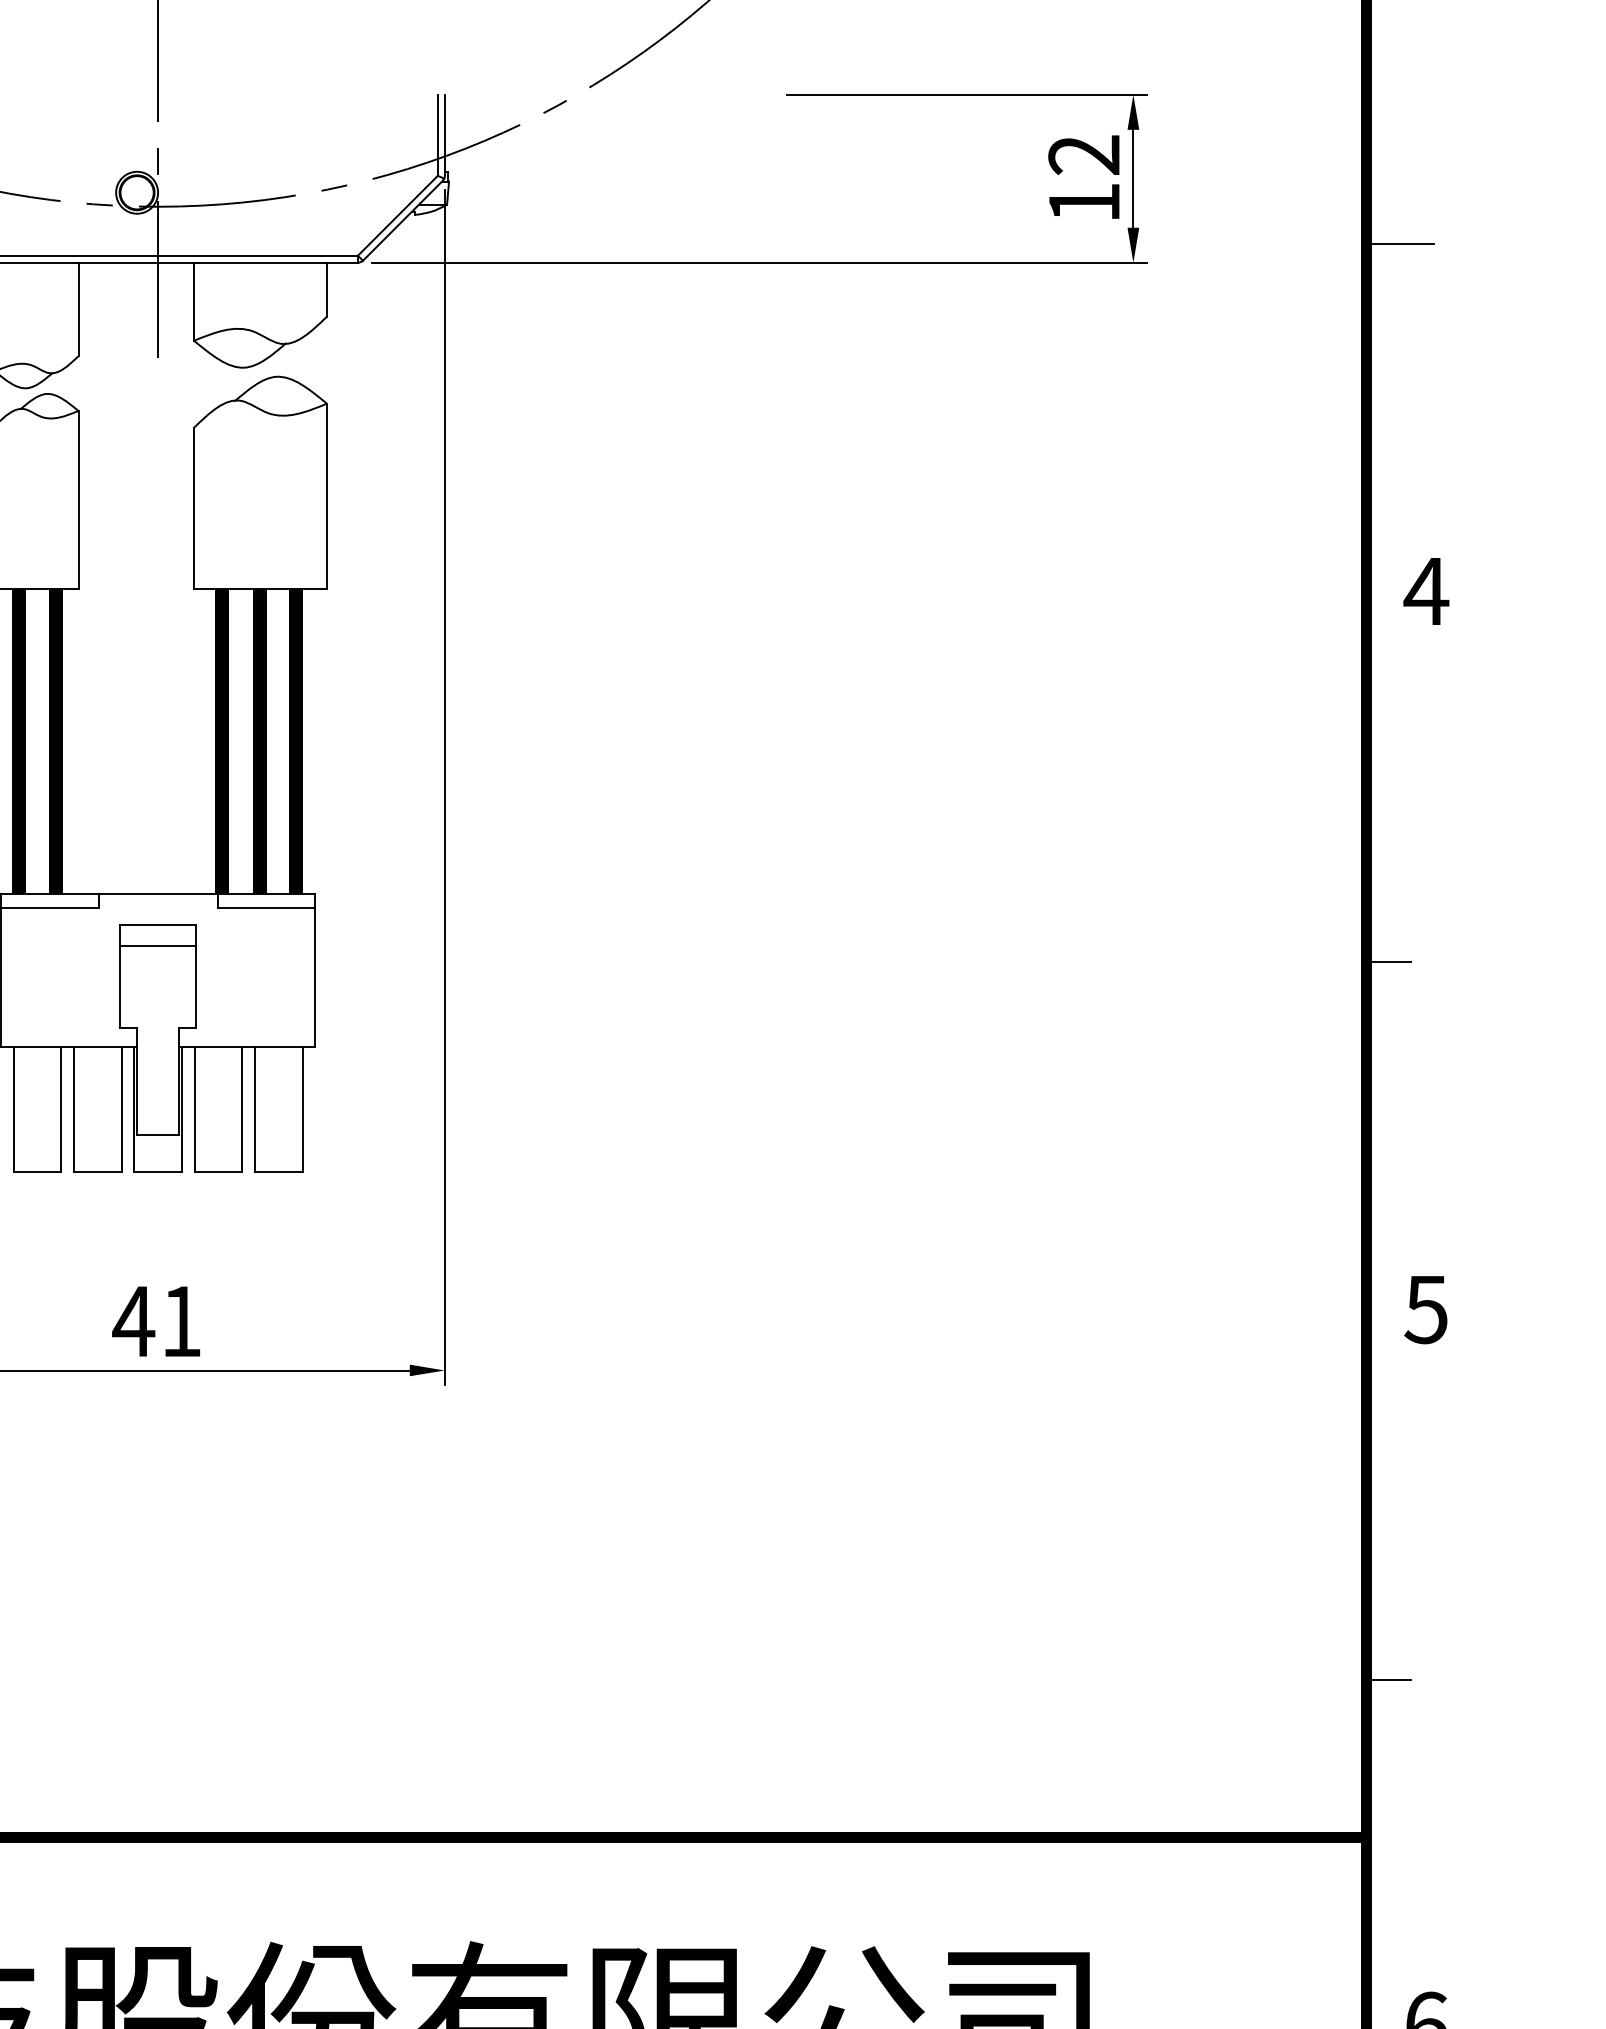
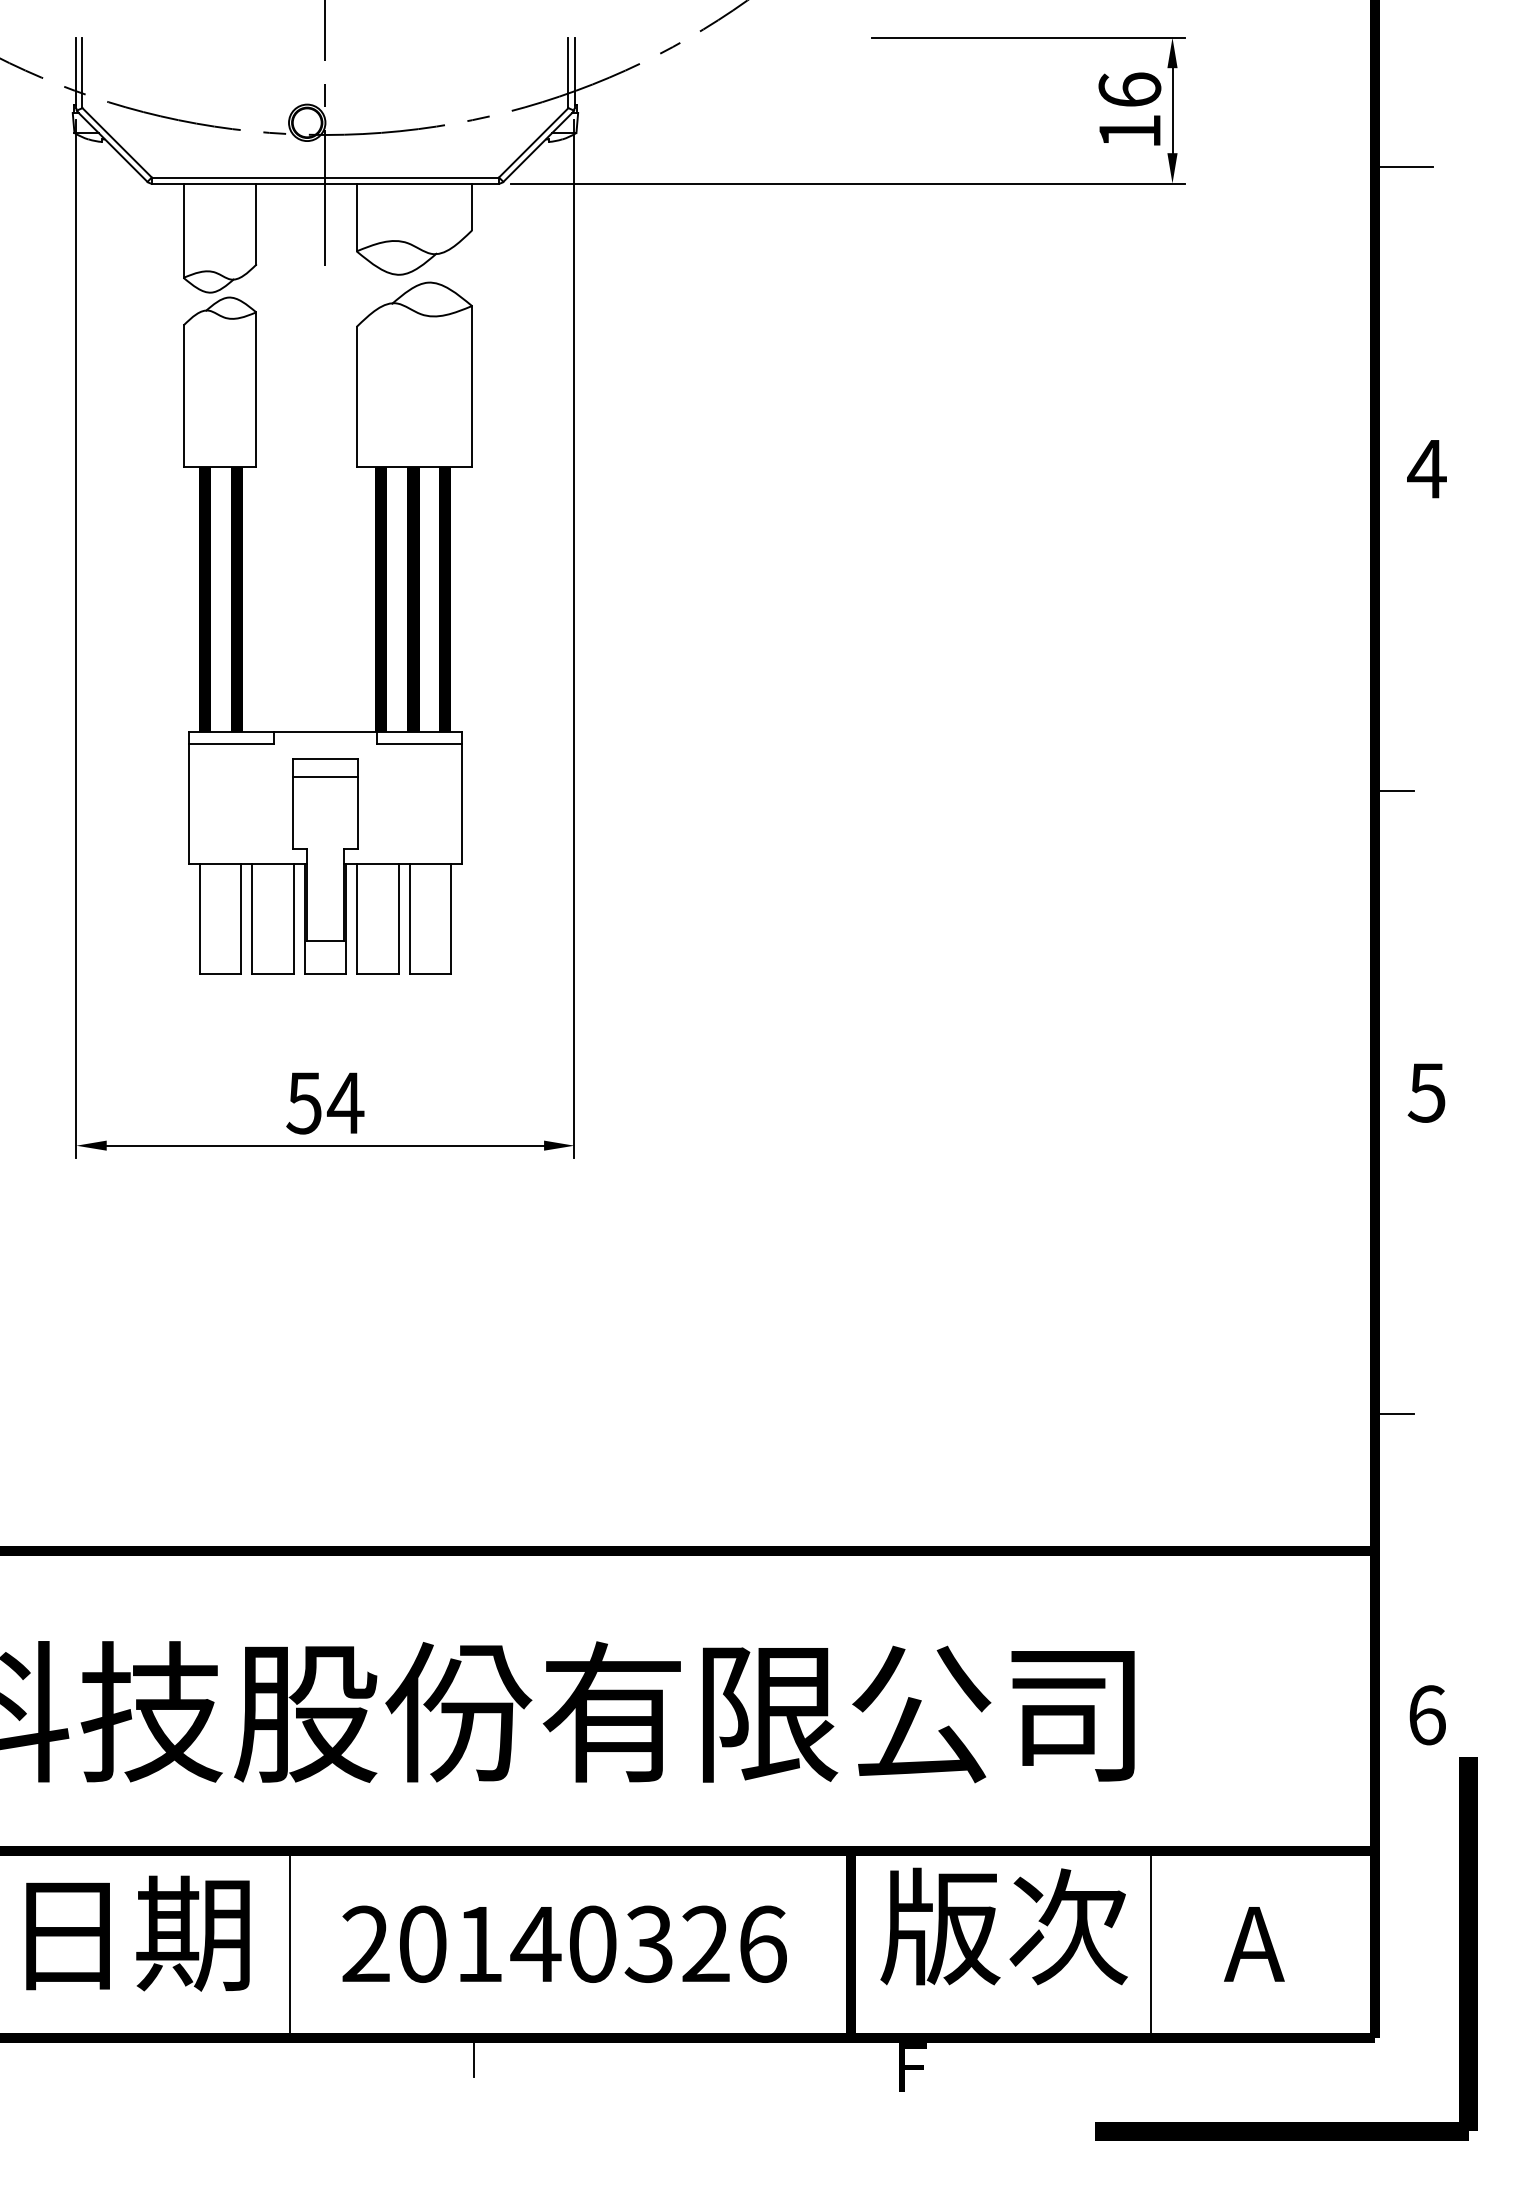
text: (1083, 154) -> (1129, 89), 12 -> 16
text: (156, 1321) -> (324, 1103), 41 -> 54

